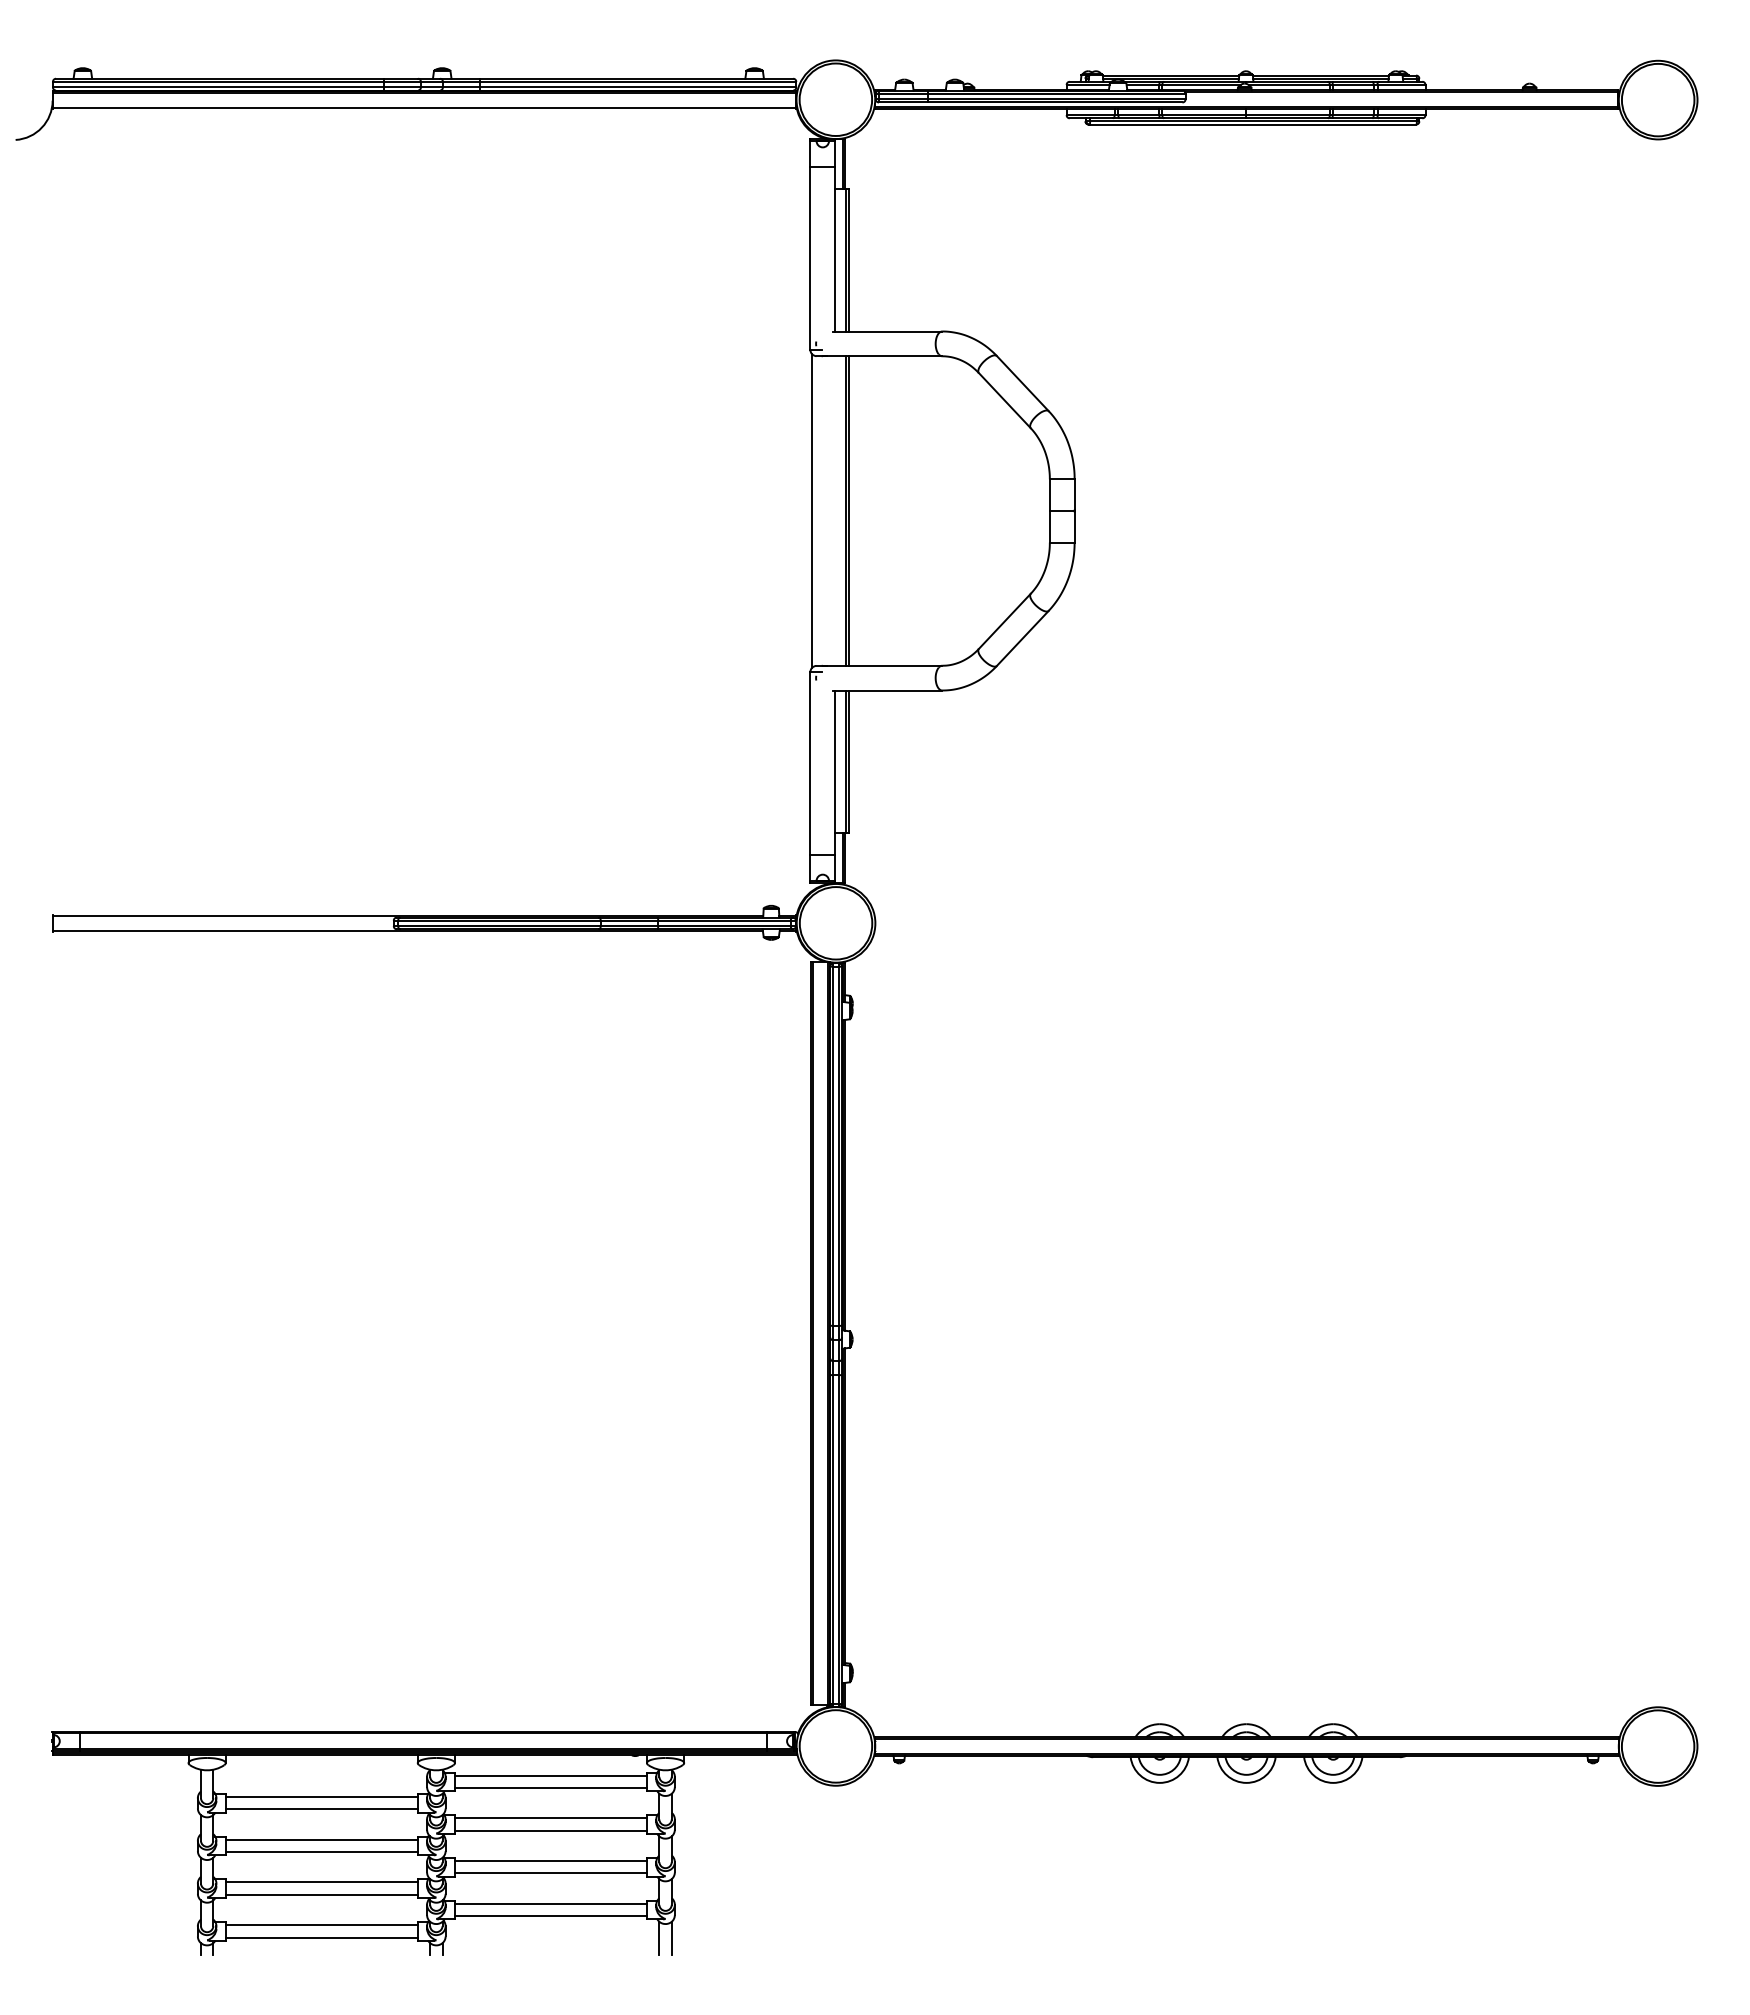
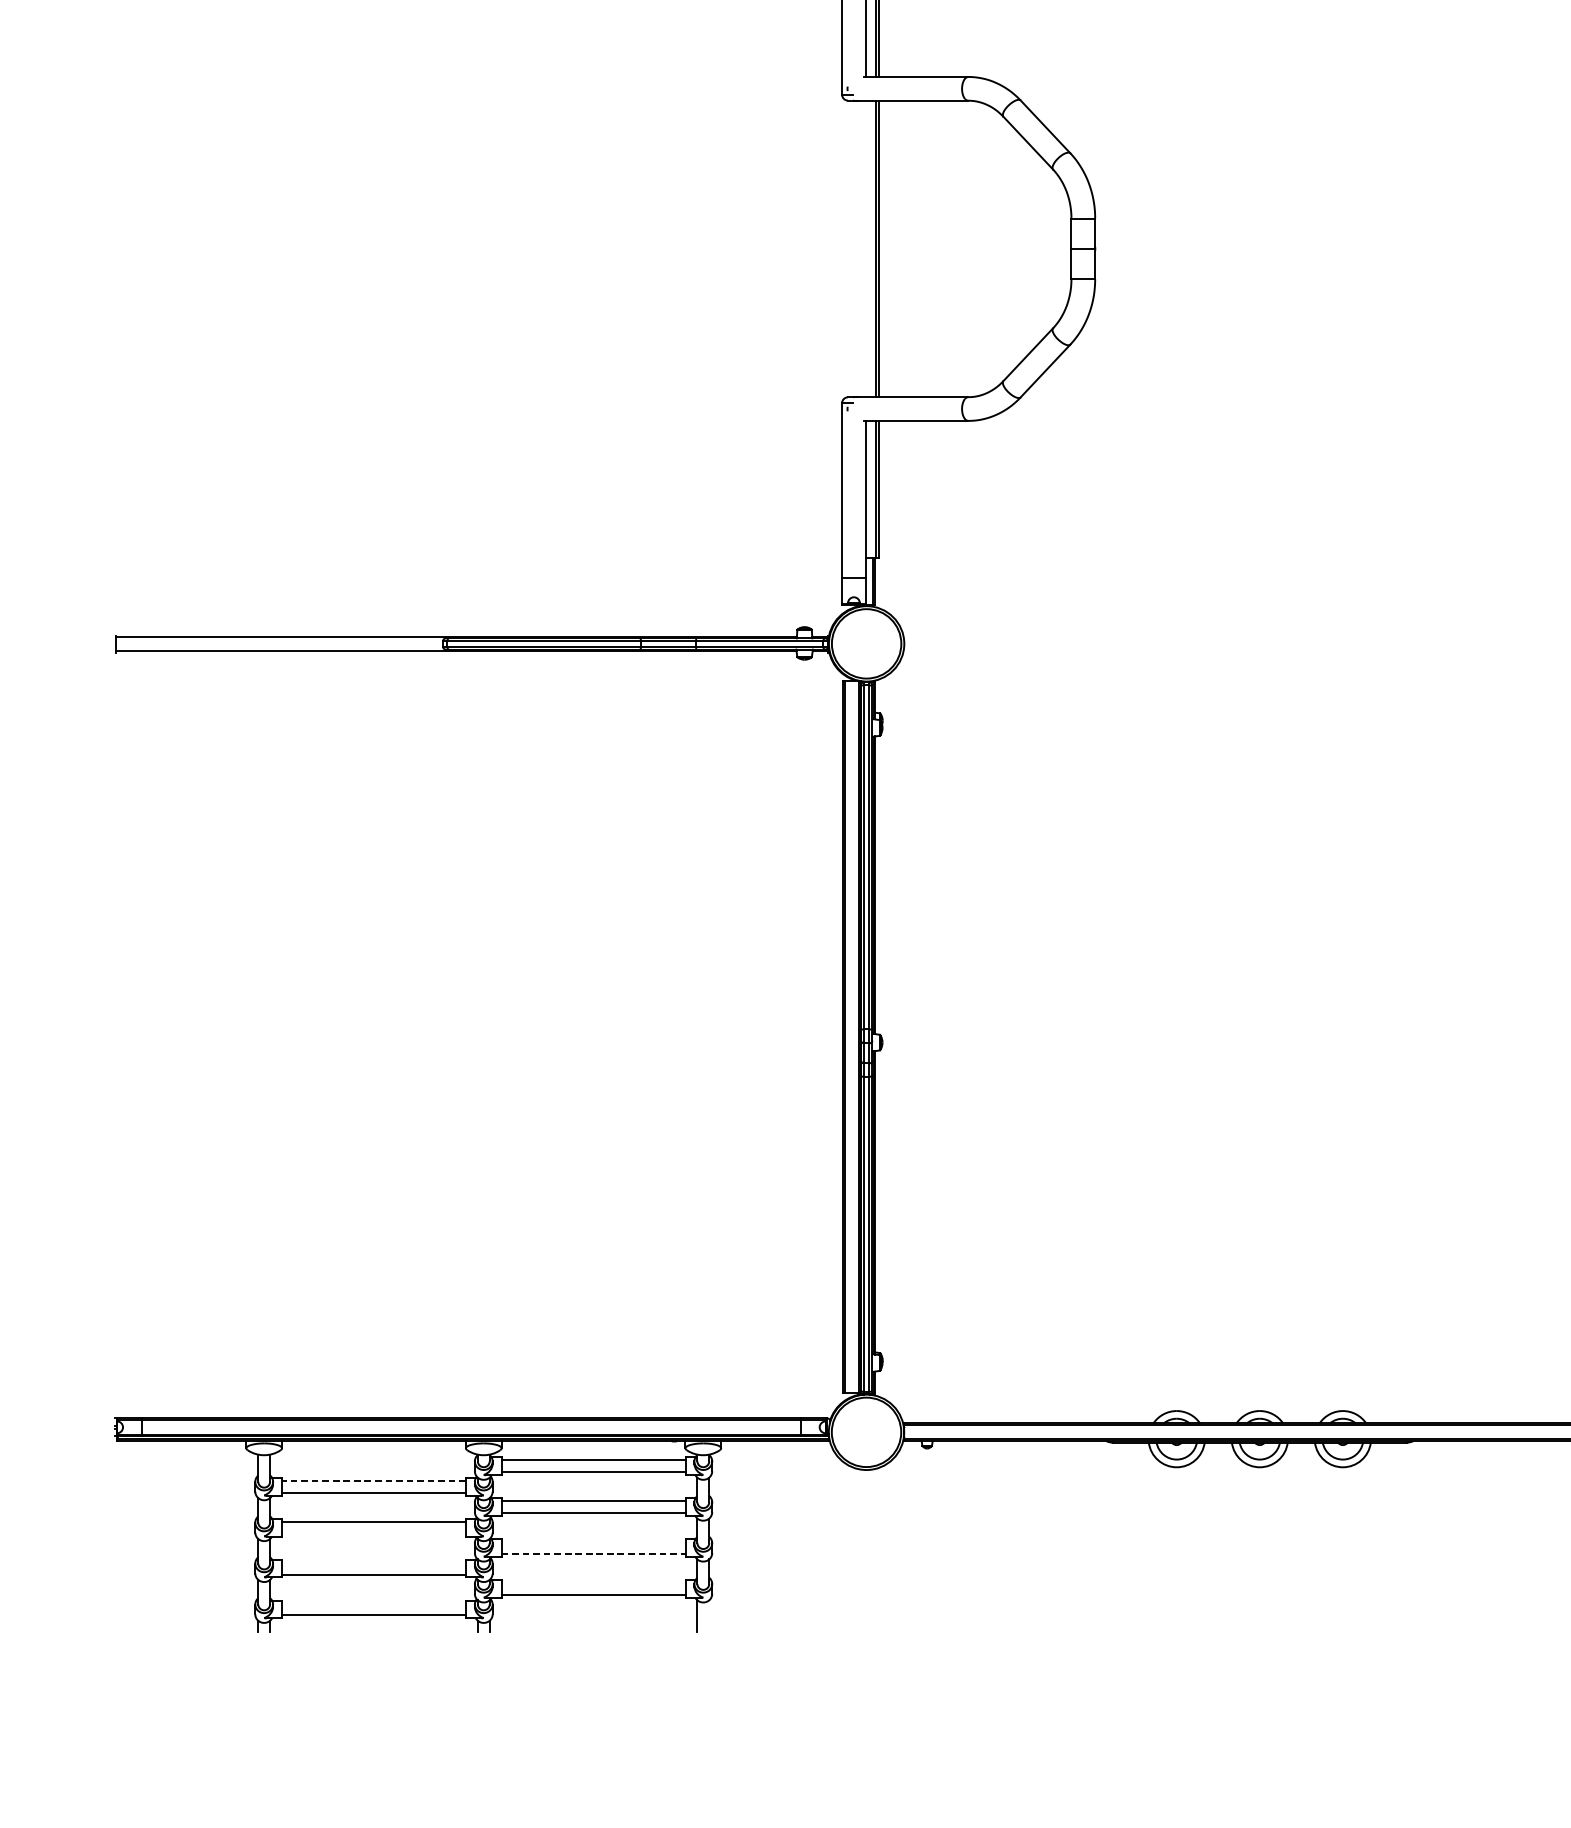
line: (811, 510) -> (843, 248), removed
line: (321, 1797) -> (373, 1481), solid -> dashed
line: (321, 1852) -> (373, 1533), removed
line: (550, 1861) -> (593, 1542), removed
line: (551, 1873) -> (594, 1554), solid -> dashed
line: (321, 1882) -> (373, 1562), removed
line: (550, 1903) -> (593, 1582), removed
line: (321, 1925) -> (373, 1603), removed
line: (671, 1937) -> (709, 1615), removed

